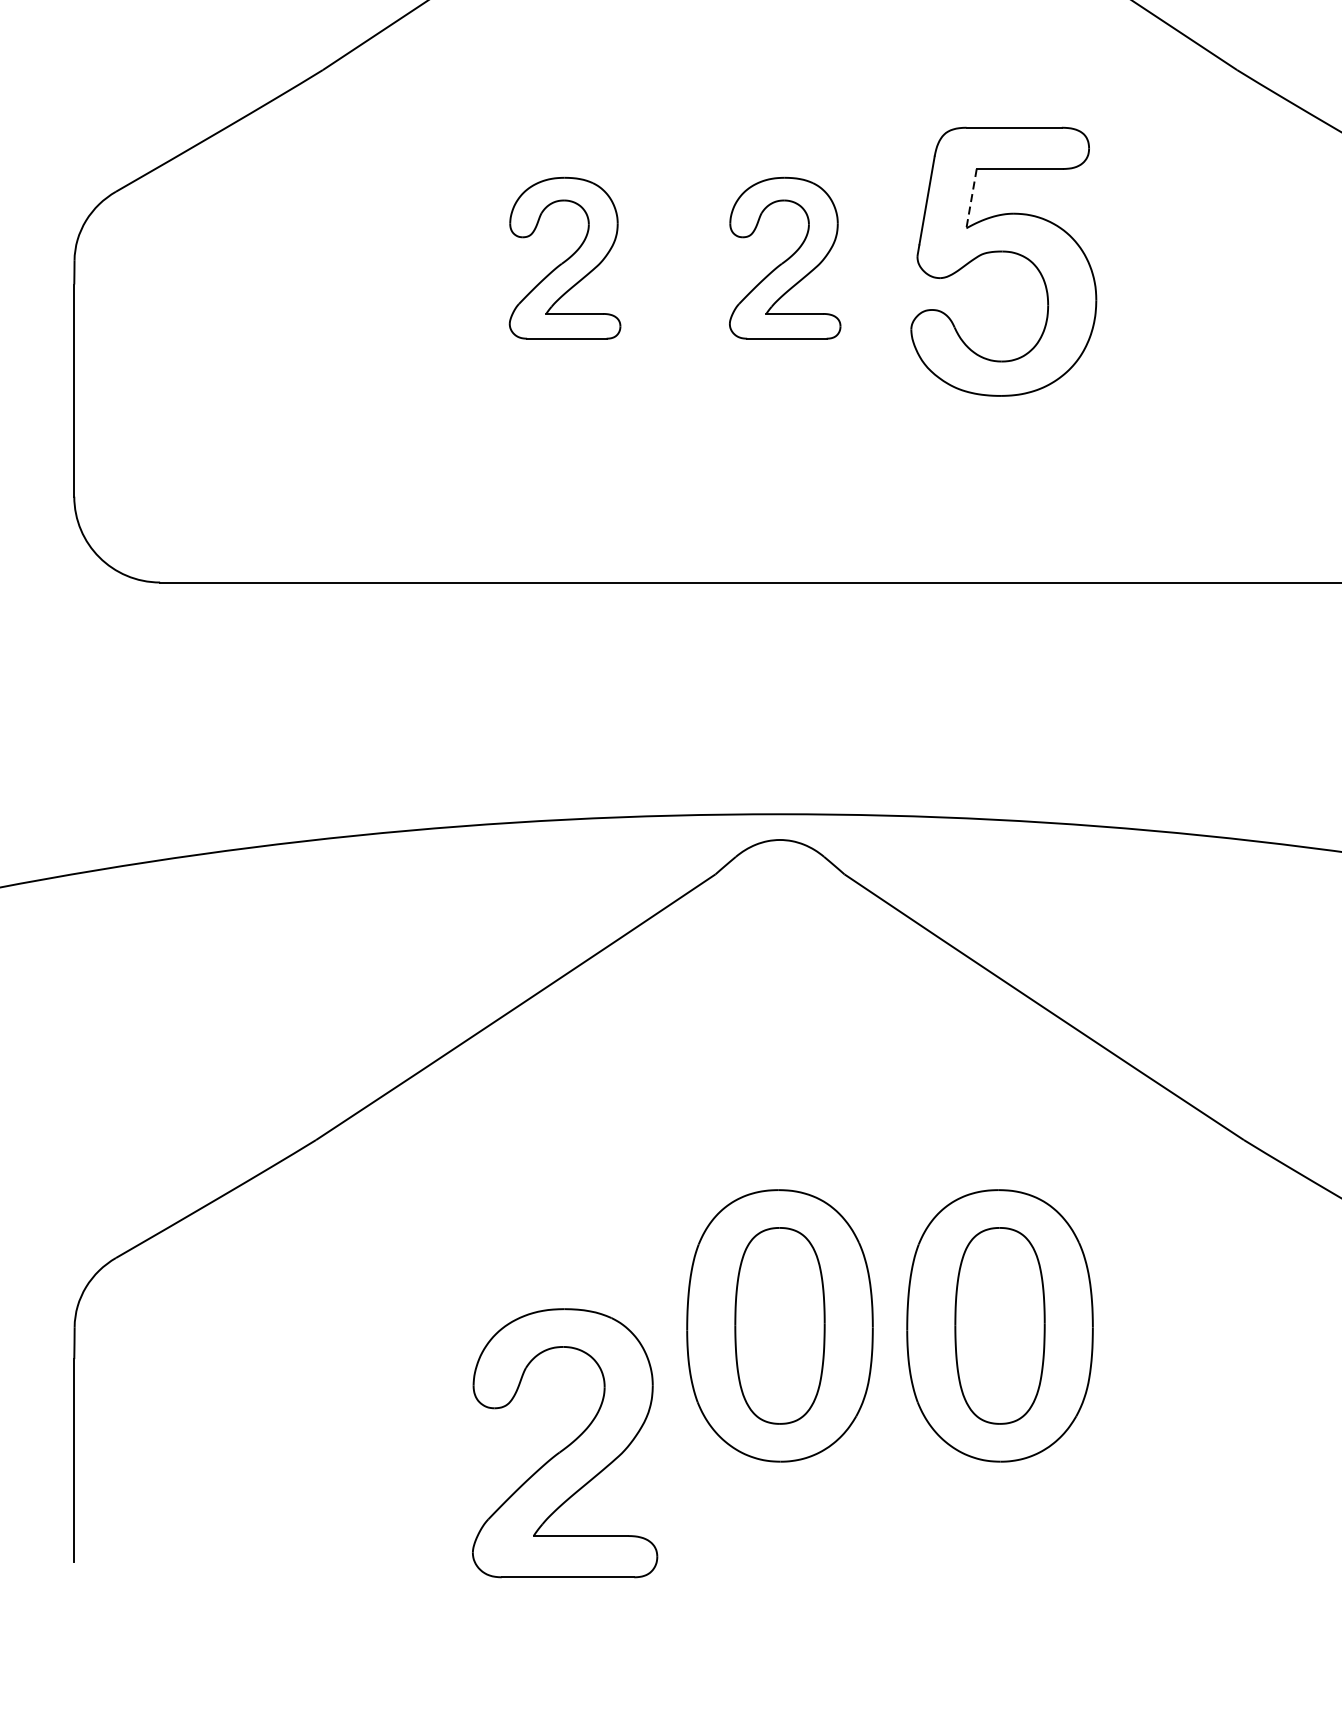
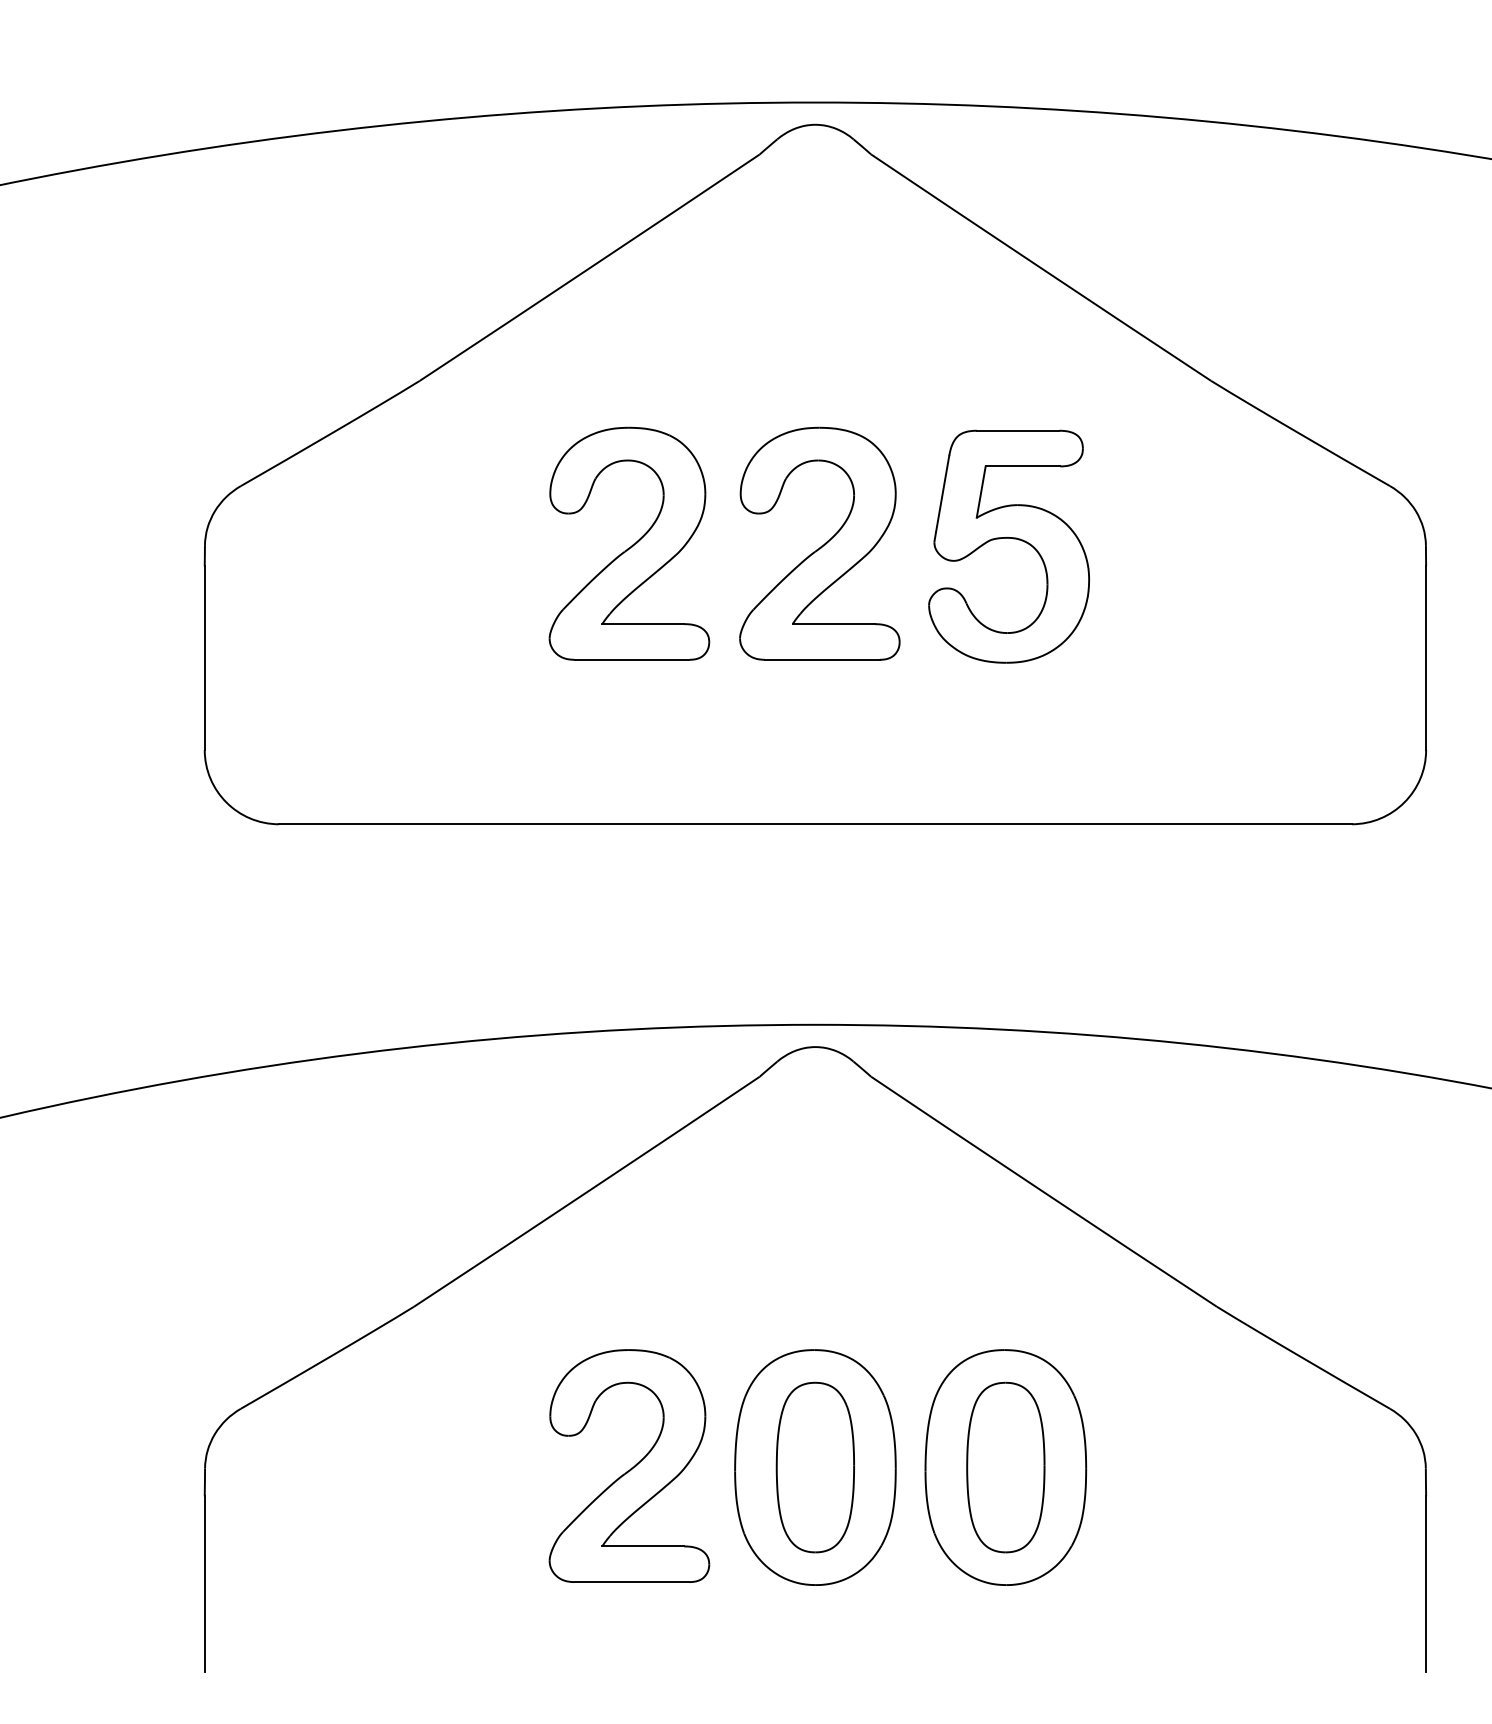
line: (971, 199) -> (981, 492), dashed -> solid
part: (565, 258) -> (629, 543), size x1.67
part: (784, 258) -> (819, 543), size x1.67
part: (565, 1442) -> (629, 1465), moved

